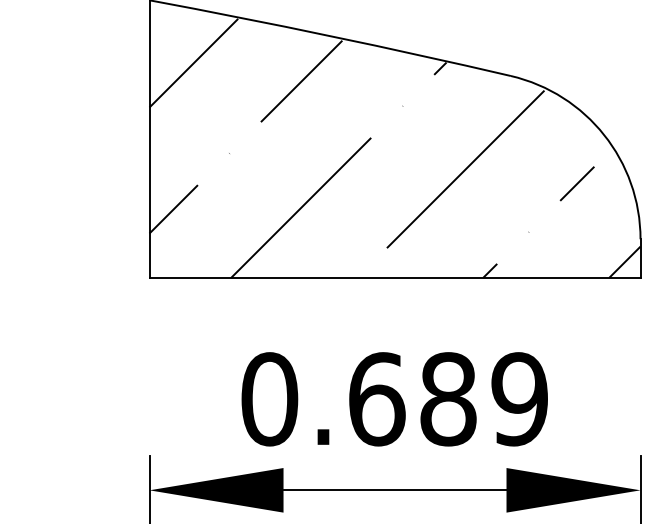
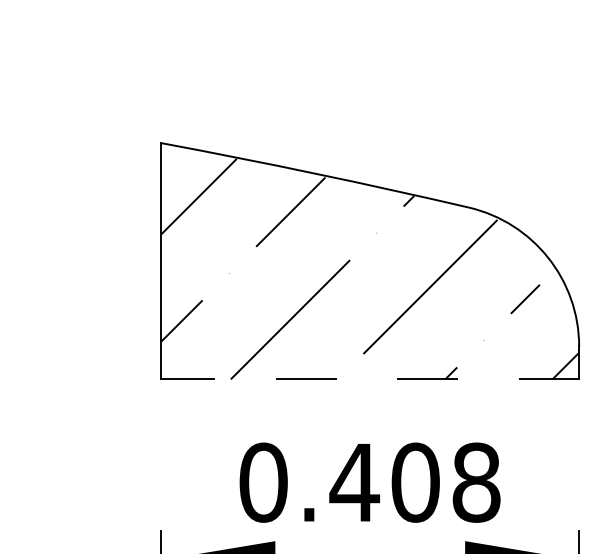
line: (395, 278) -> (370, 379), solid -> dashed
text: (447, 399) -> (414, 482), 0.689 -> 0.408

